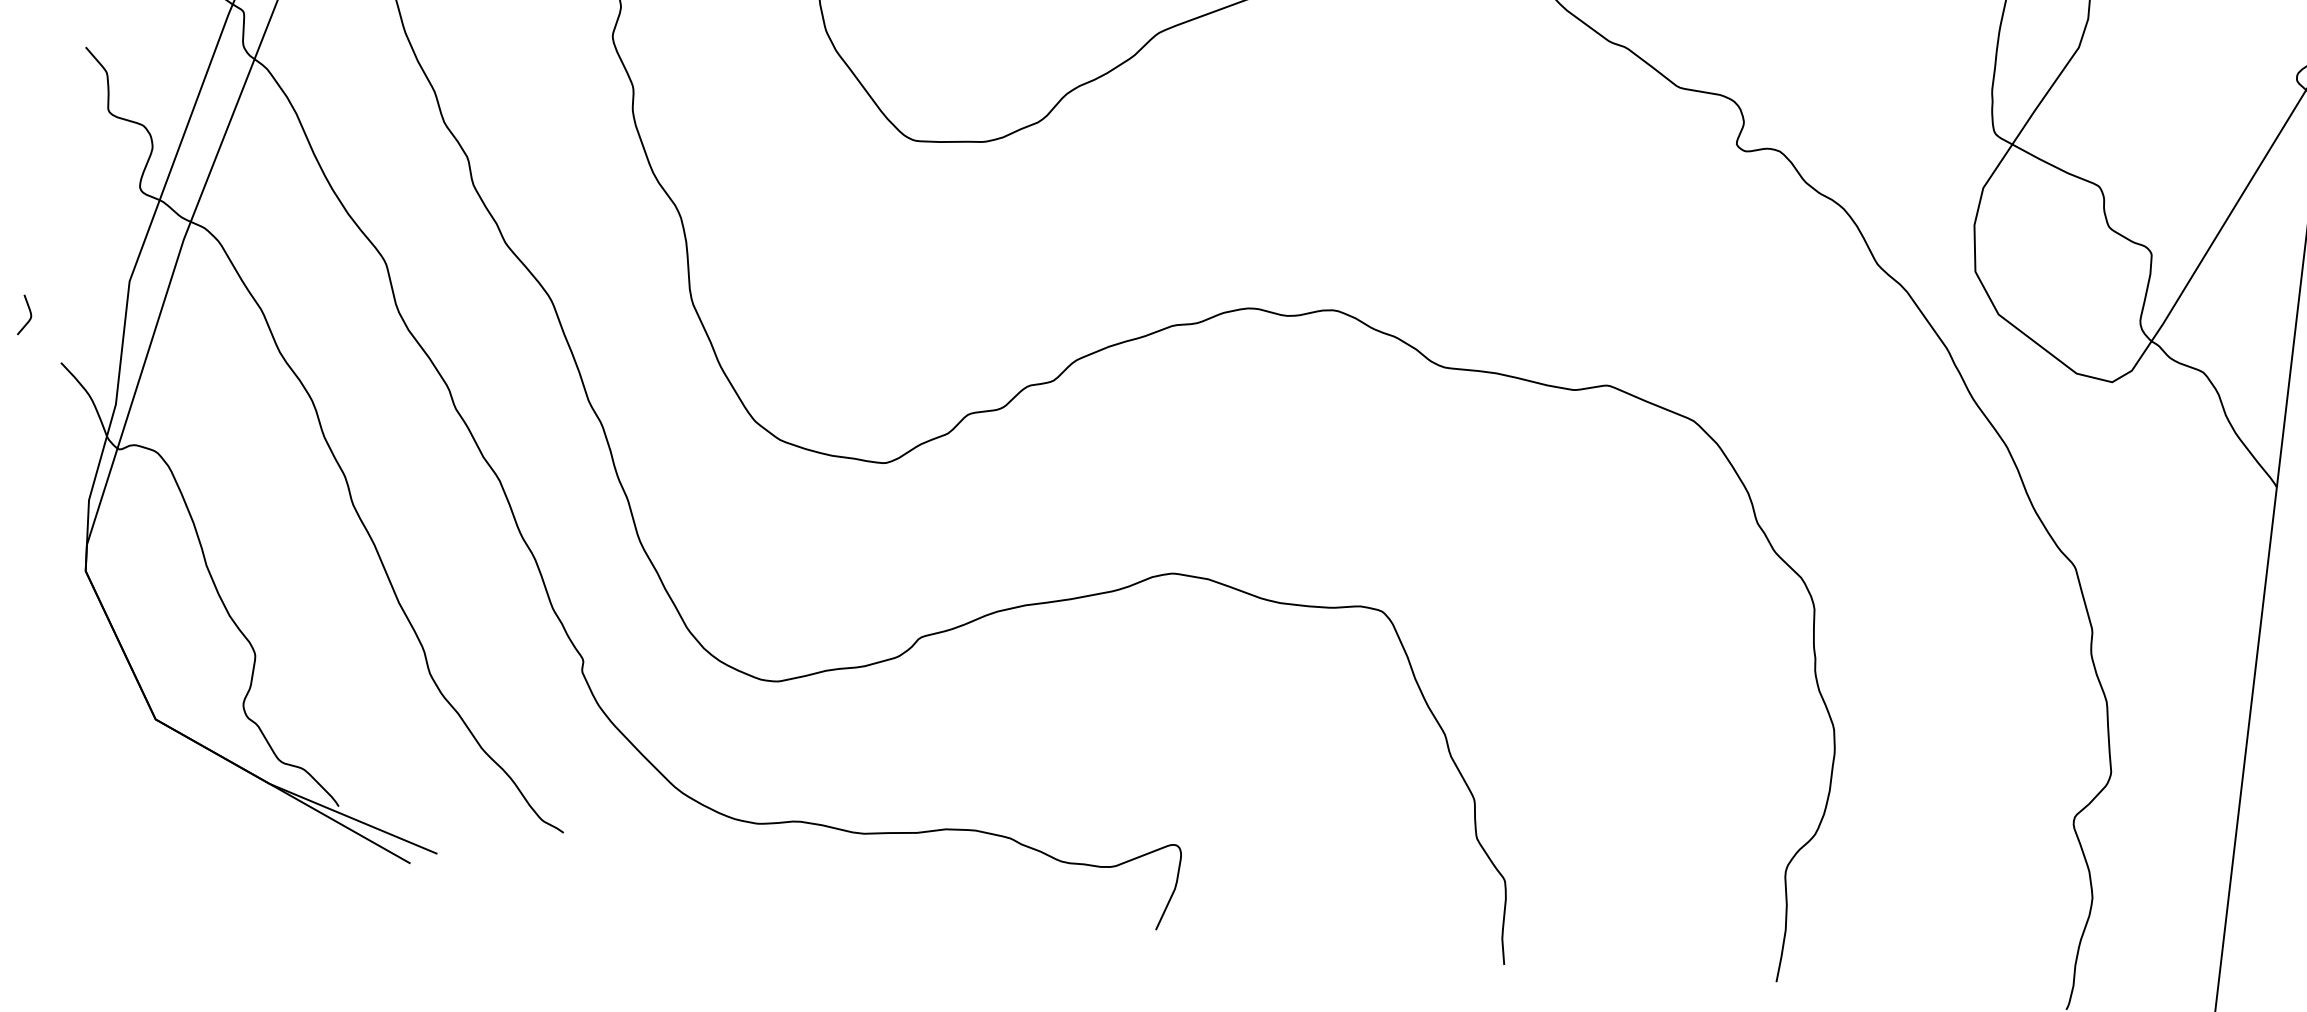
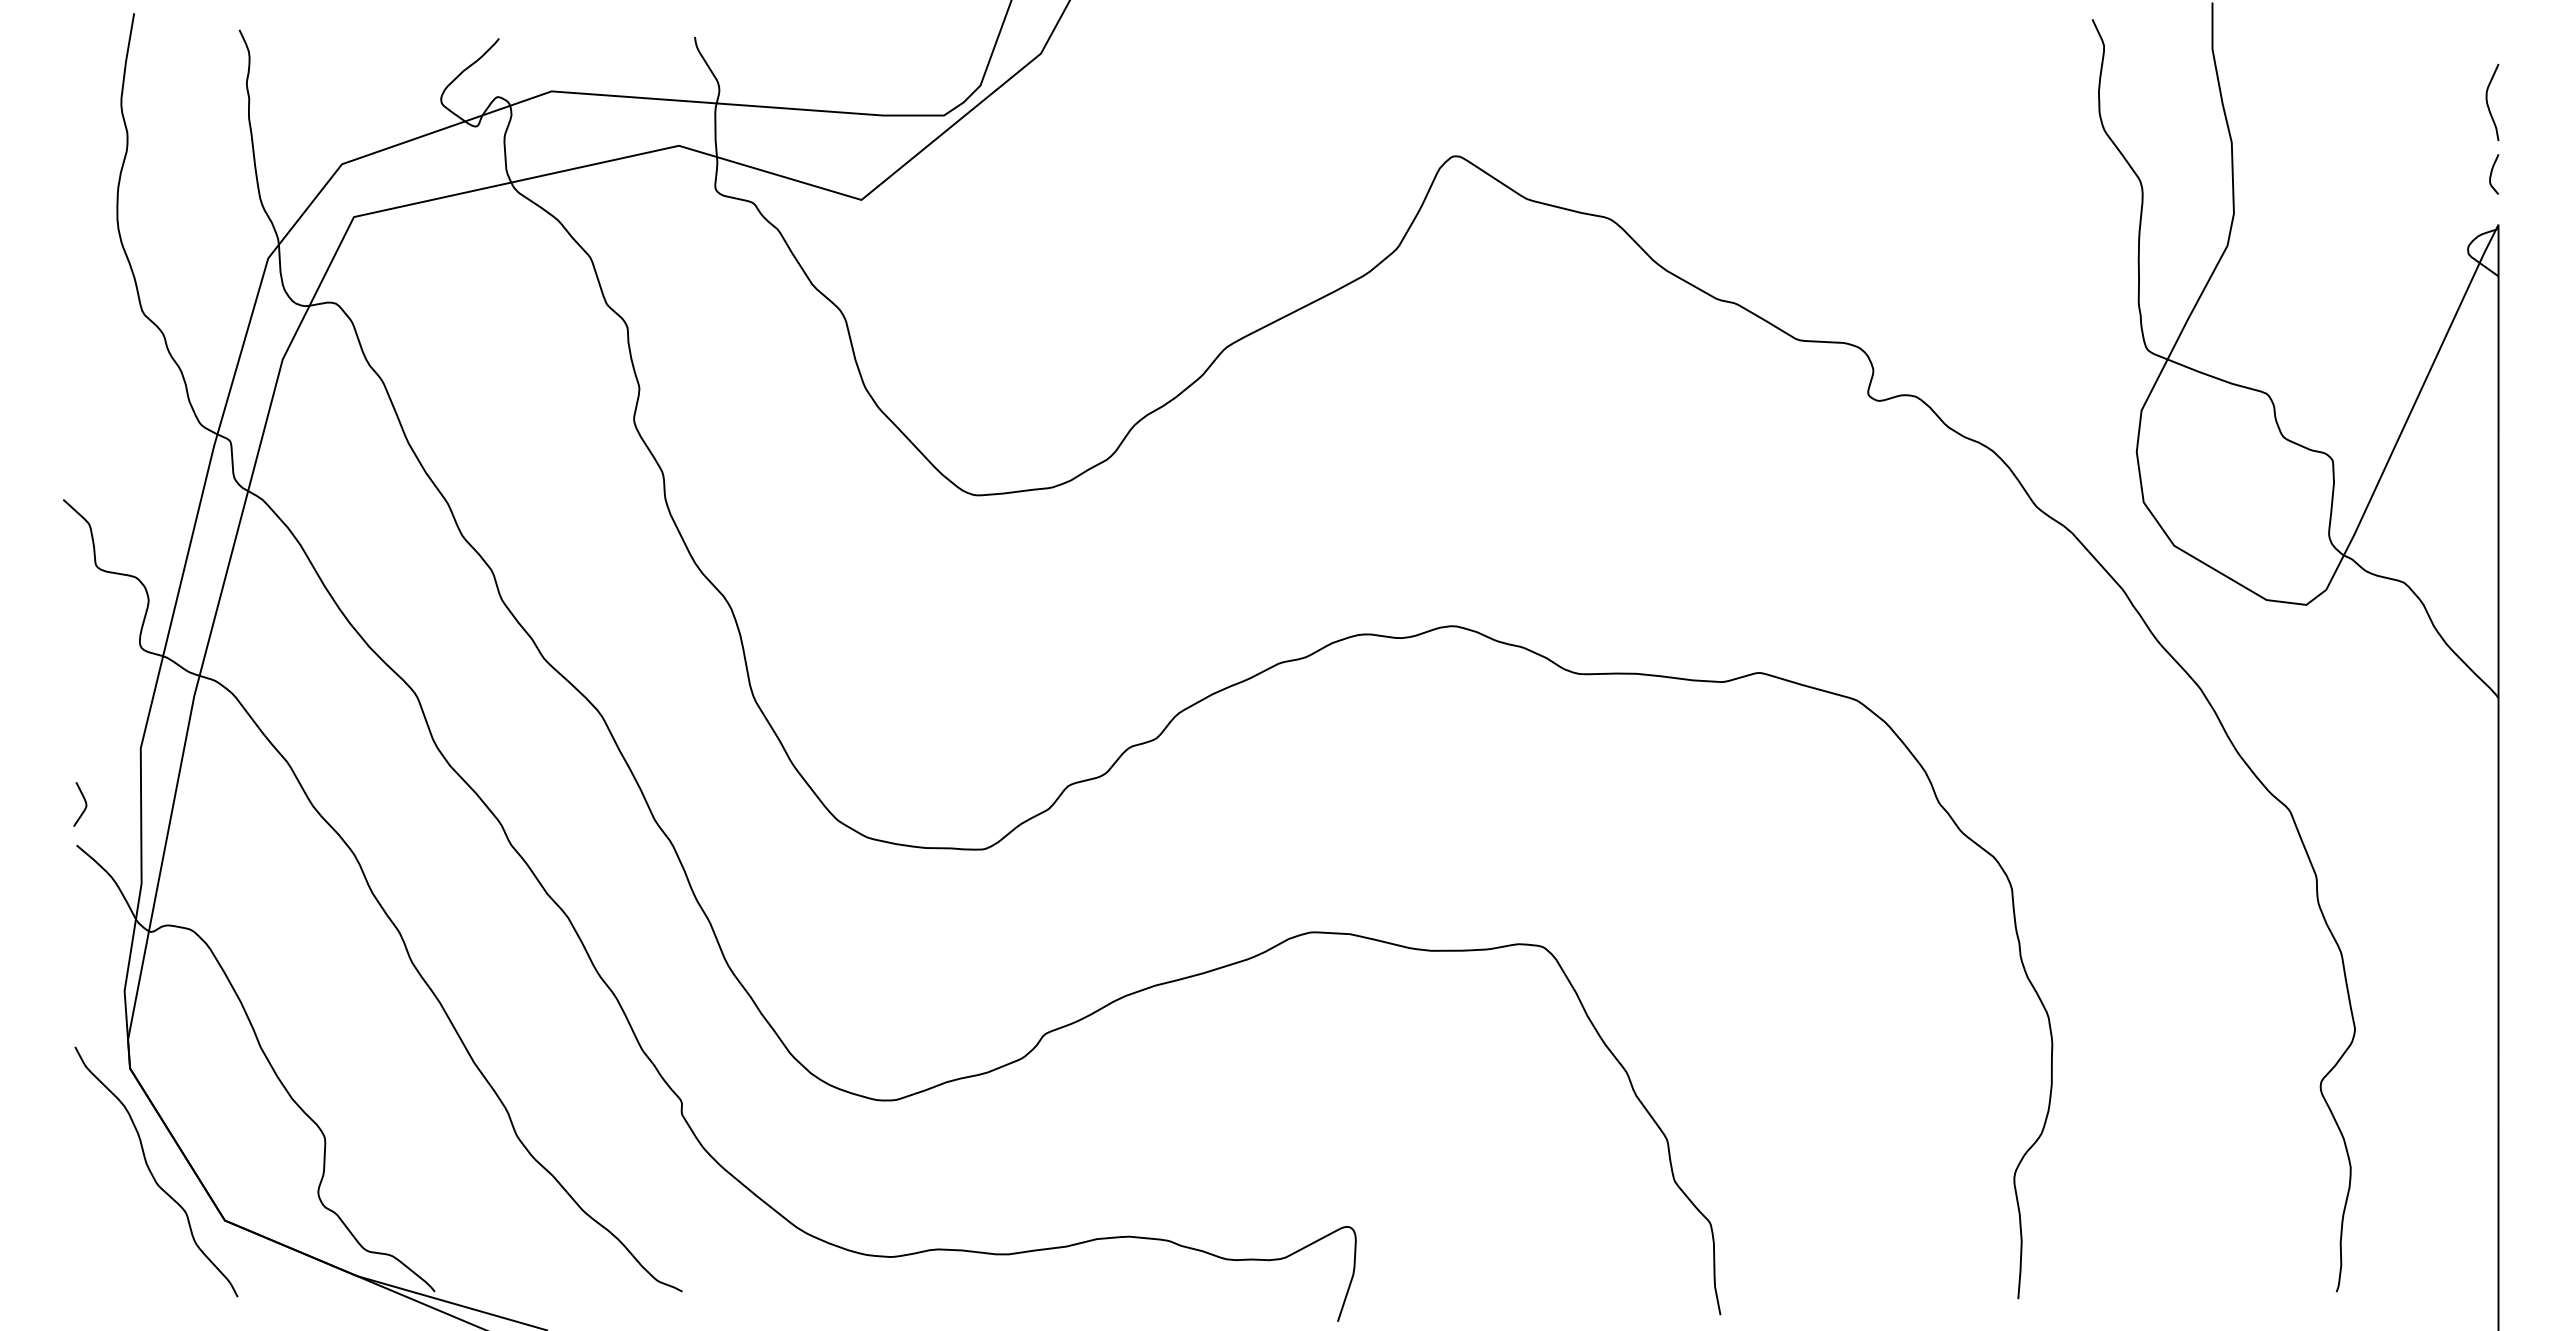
curve: (29, 313) -> (84, 801), moved
curve: (94, 668) -> (152, 1173), added

